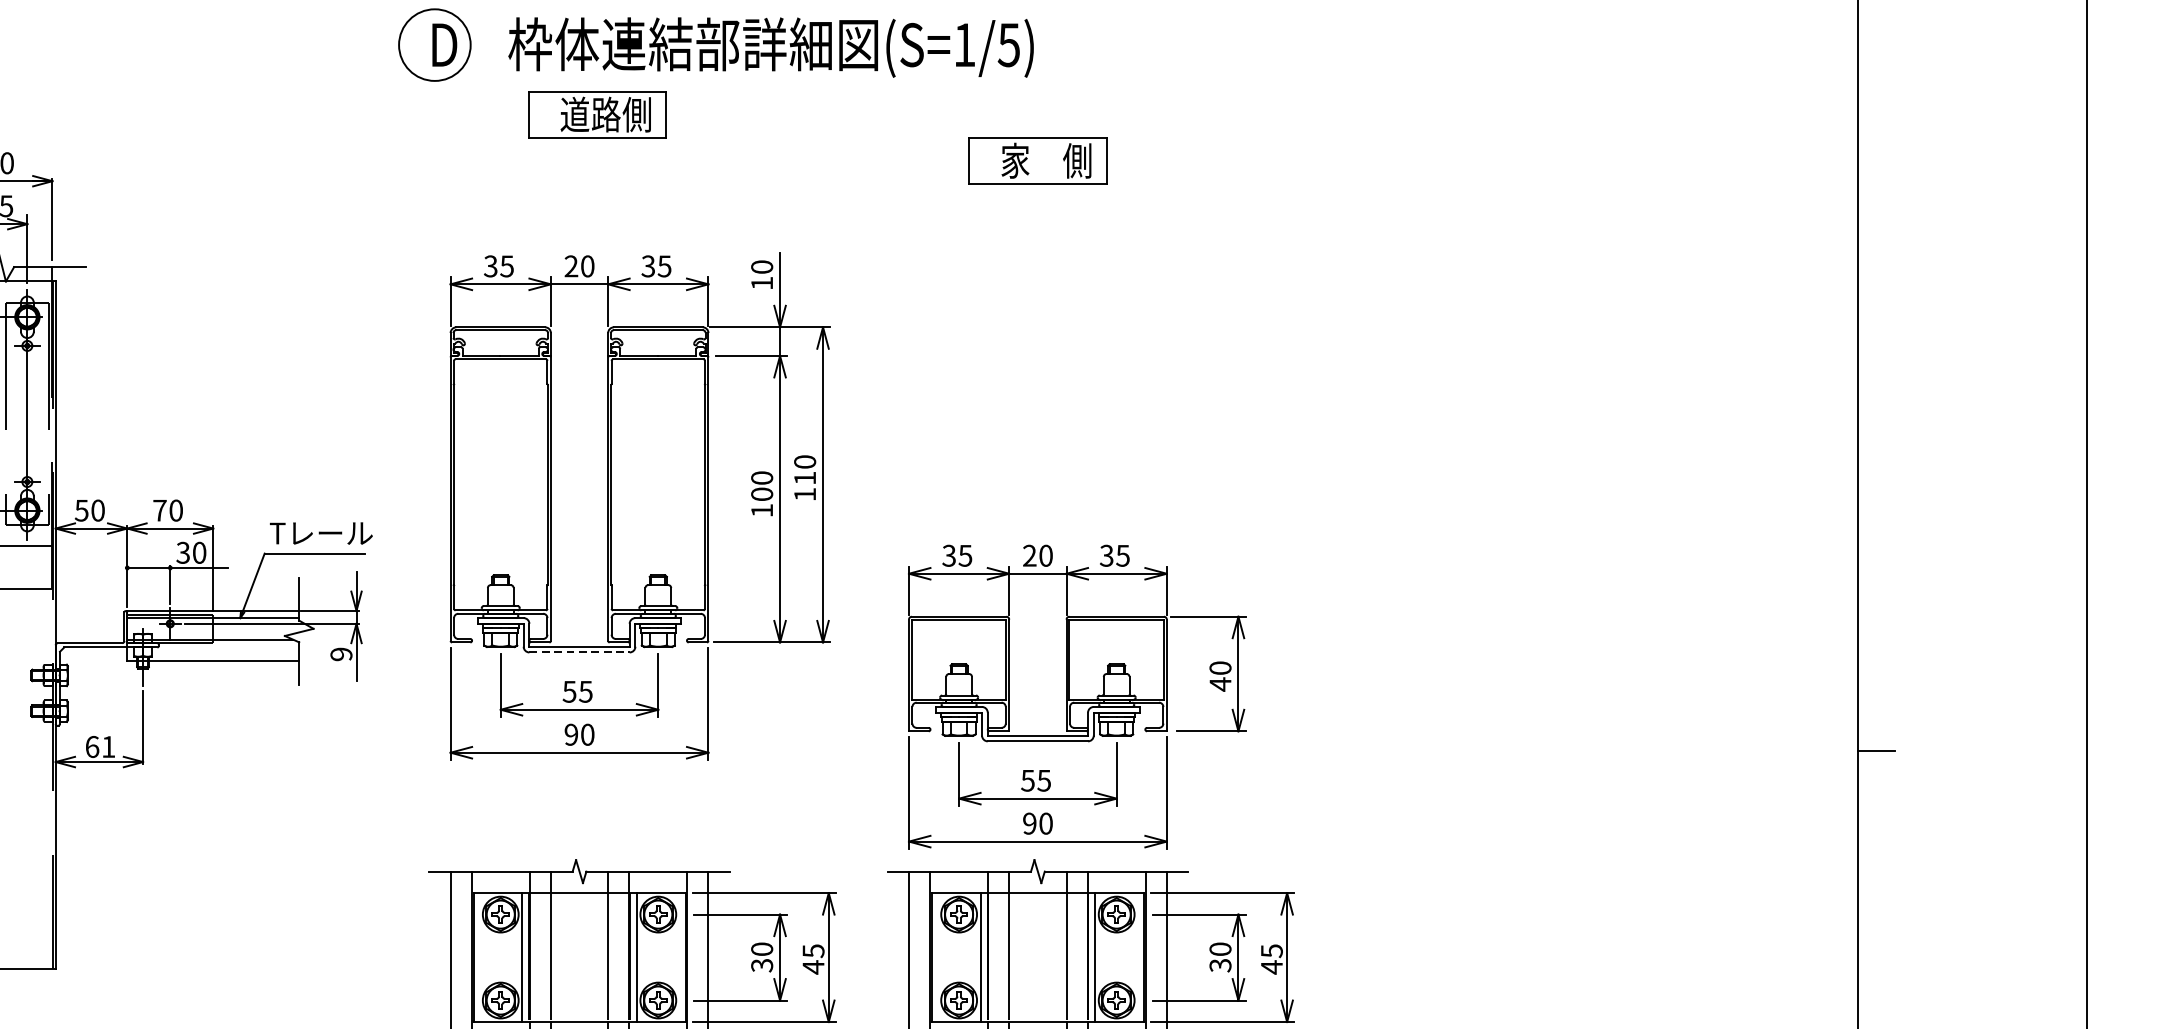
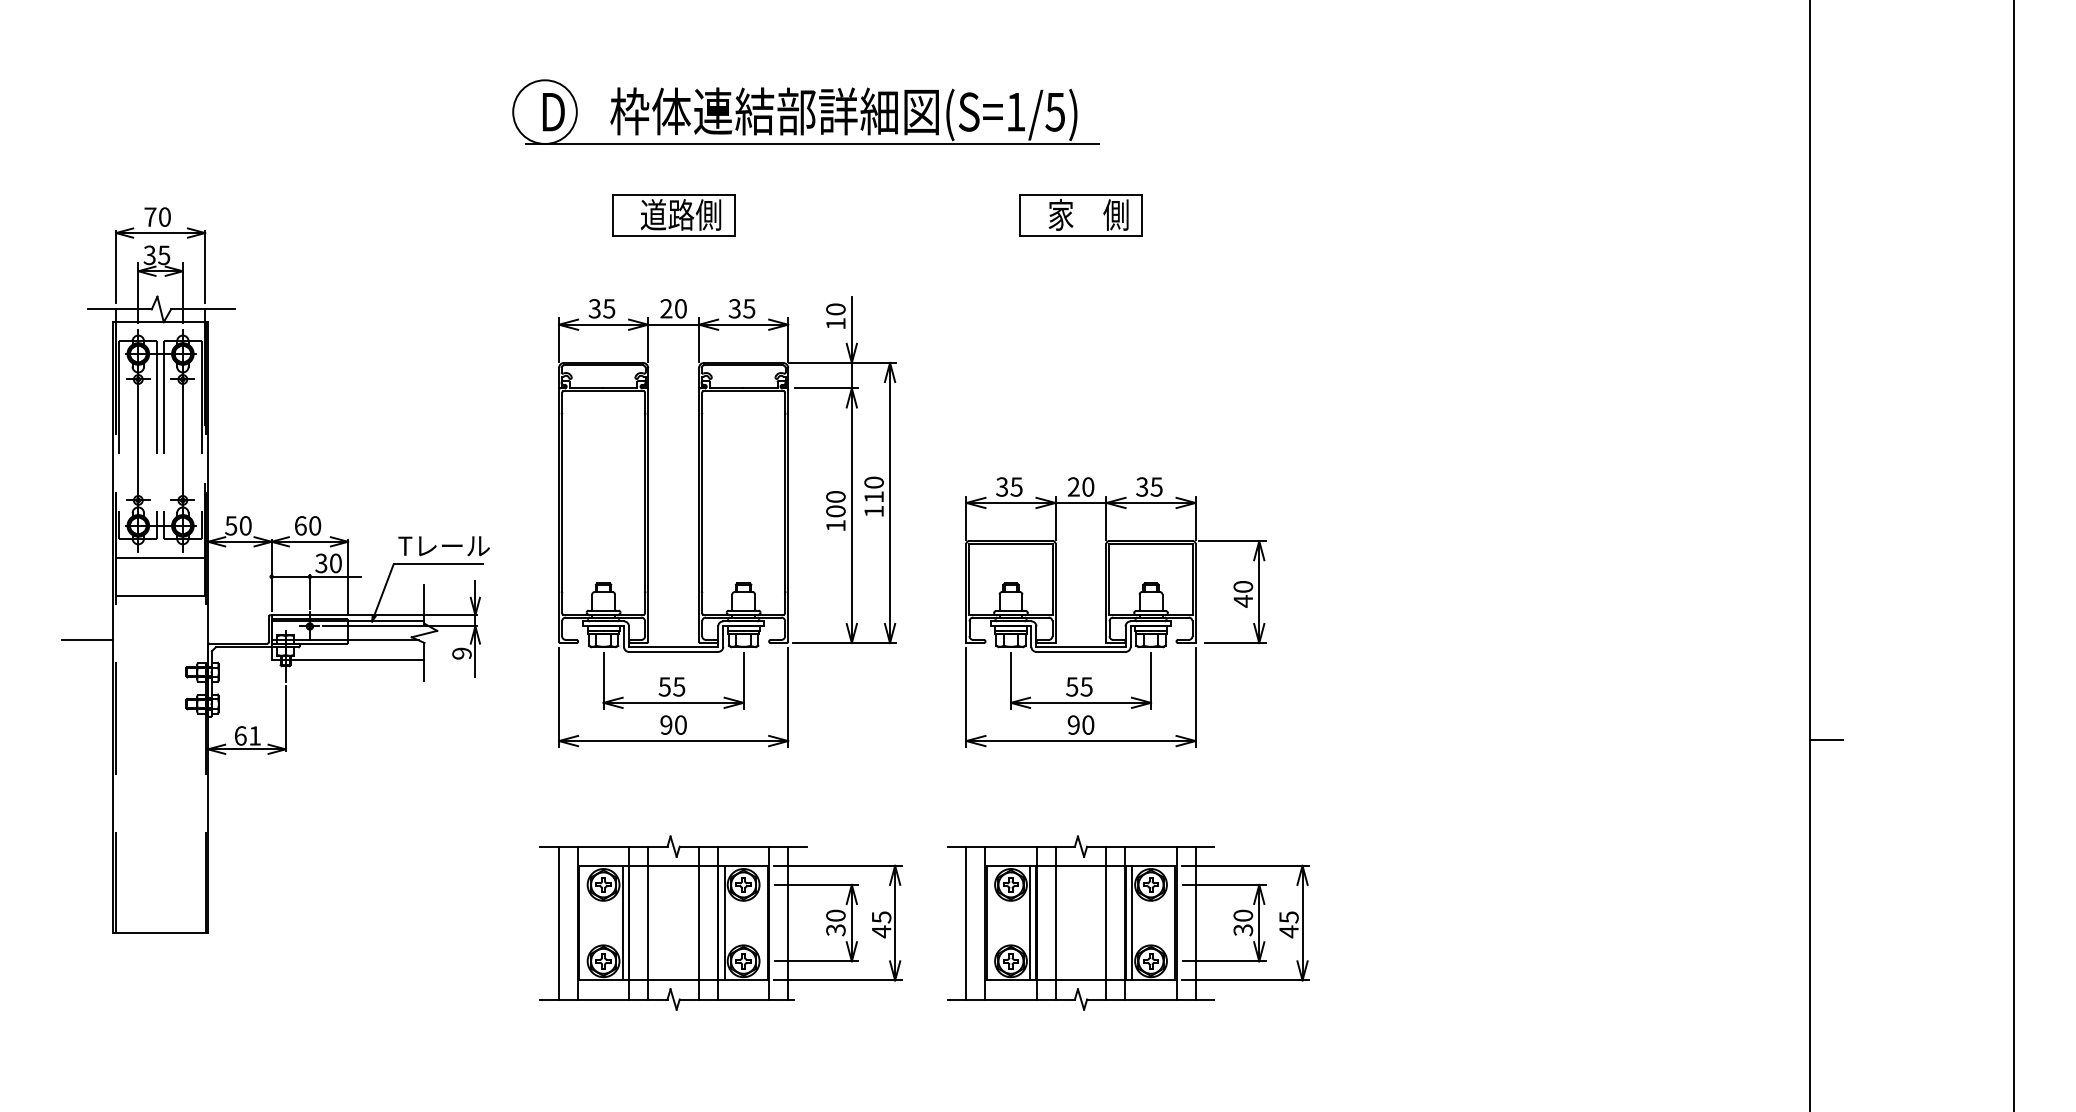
line: (734, 80) -> (811, 143), added
part: (597, 115) -> (673, 215), moved
text: (159, 510) -> (300, 525), 70 -> 60
line: (579, 651) -> (673, 651), dashed -> solid
part: (1076, 696) -> (1115, 612), moved

